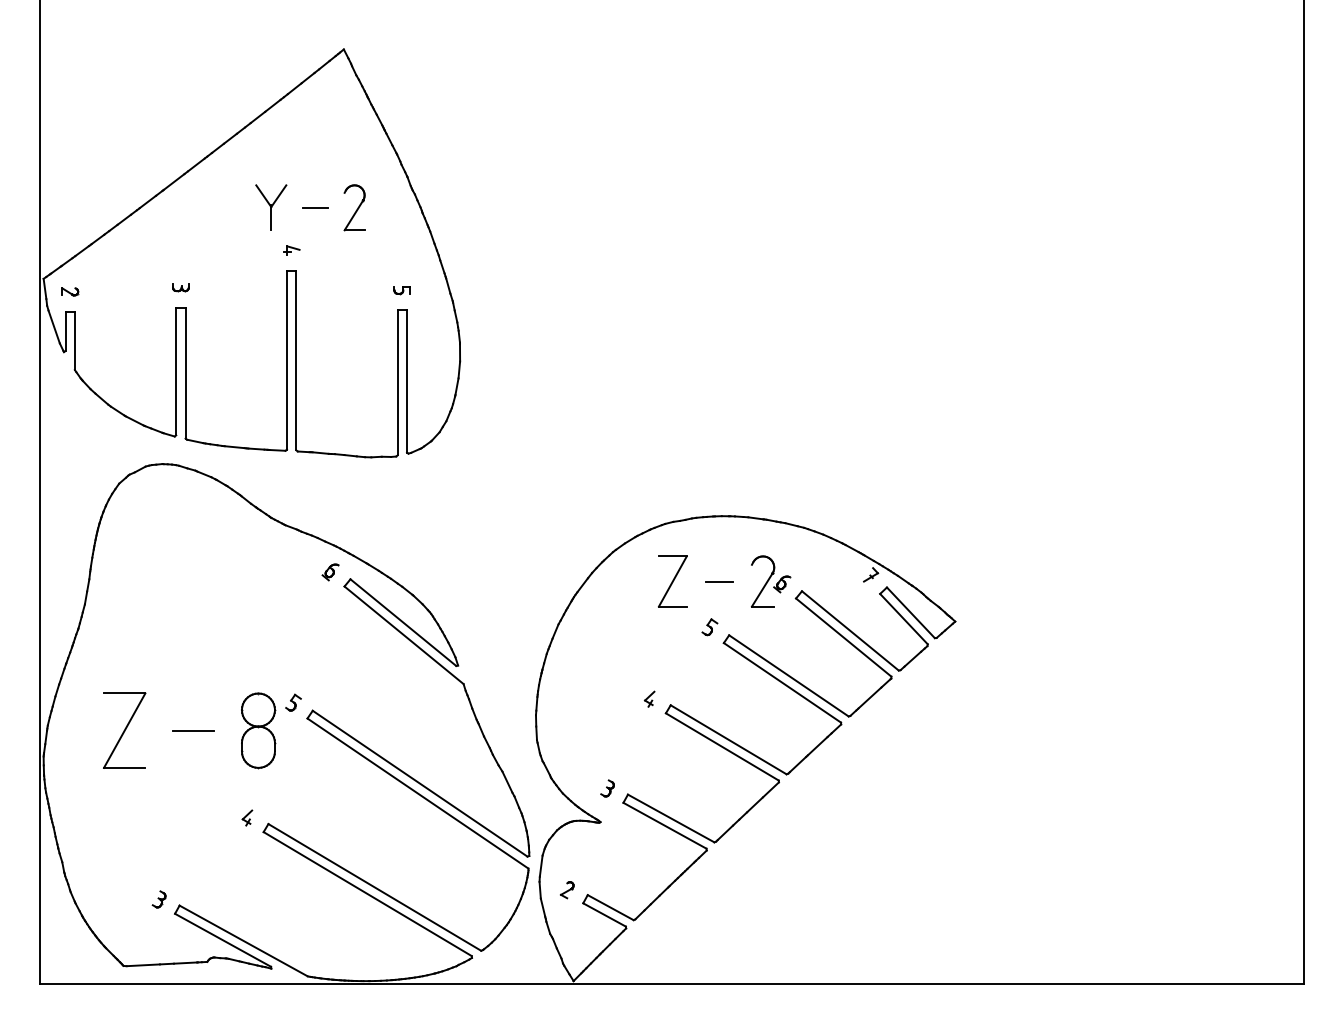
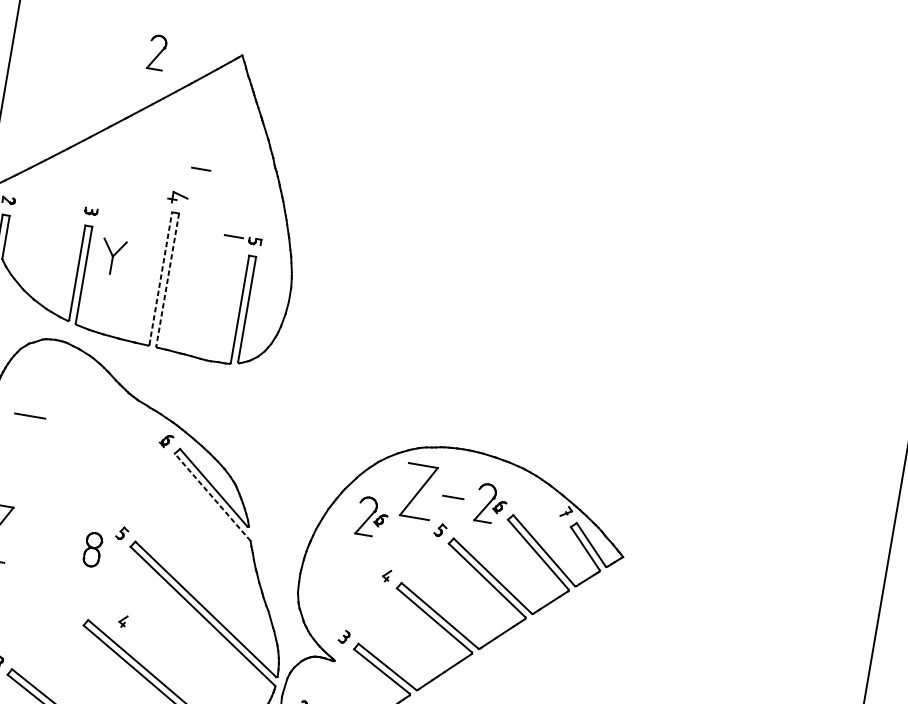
part: (271, 207) -> (113, 256), moved
part: (354, 207) -> (157, 52), moved
part: (291, 250) -> (178, 197), size x1.6
line: (373, 288) -> (234, 236), added
line: (286, 359) -> (160, 278), solid -> dashed
line: (296, 360) -> (167, 280), solid -> dashed
part: (672, 581) -> (418, 491), size x1.4
part: (617, 625) -> (372, 517), added
line: (404, 635) -> (213, 497), solid -> dashed
line: (193, 730) -> (30, 415), moved
part: (258, 730) -> (92, 549), size x0.6
part: (247, 817) -> (123, 621), moved

